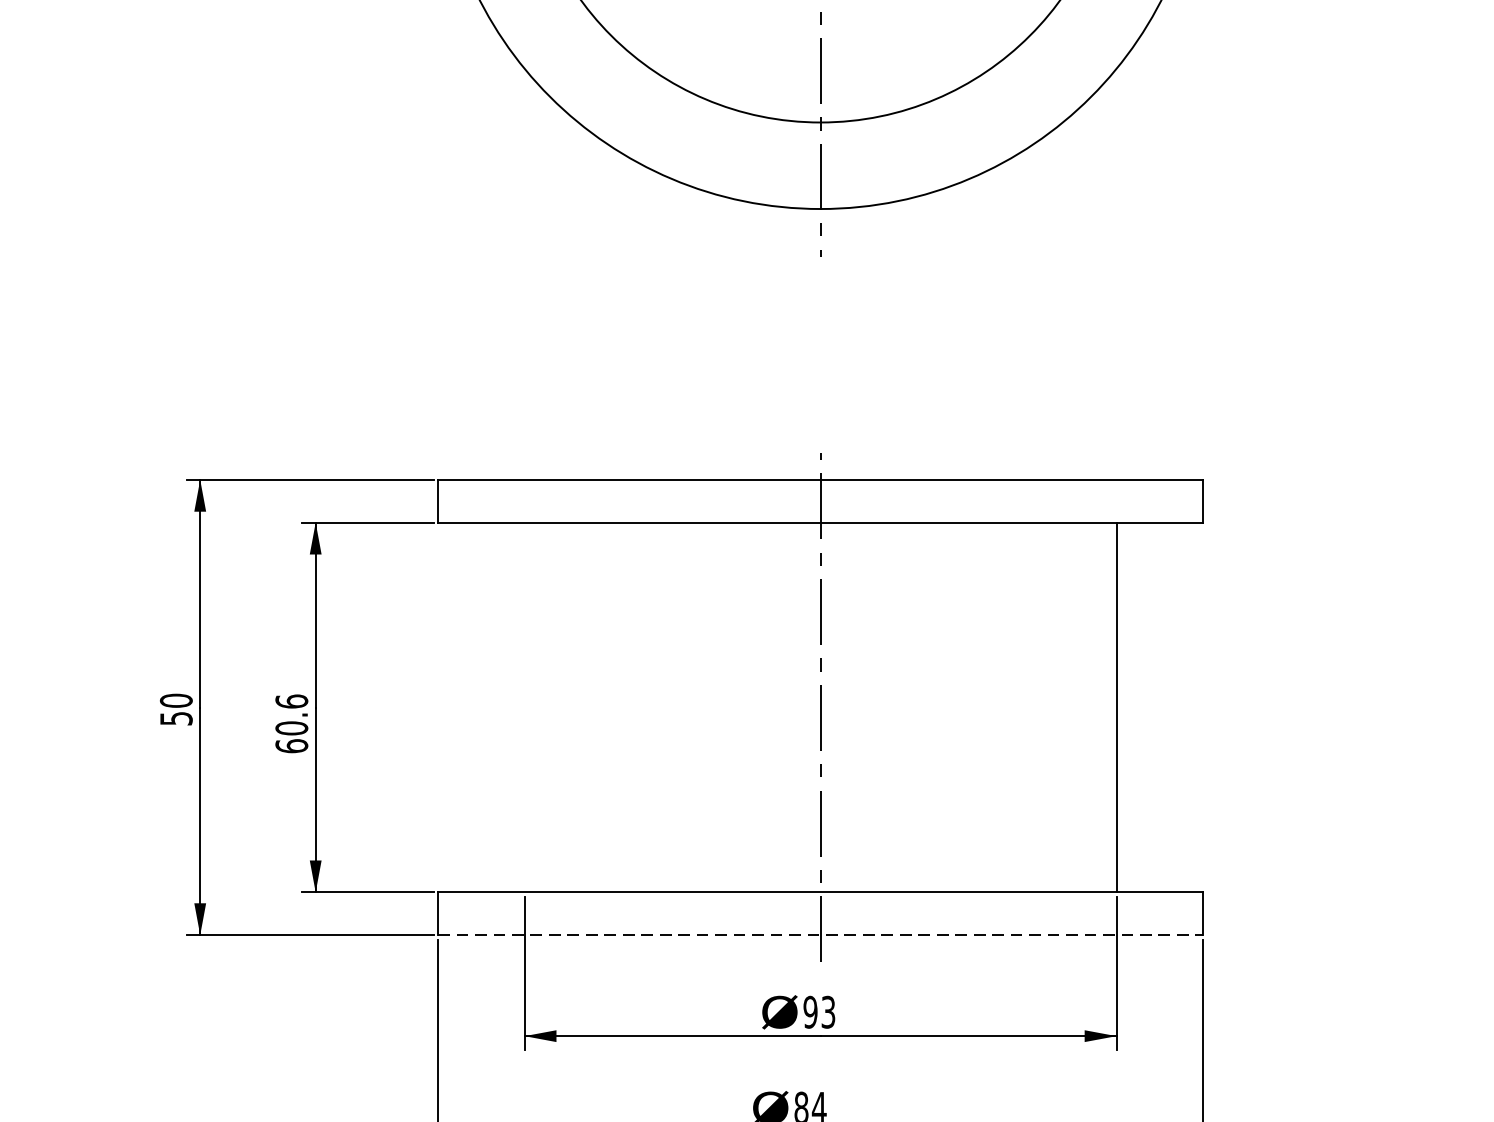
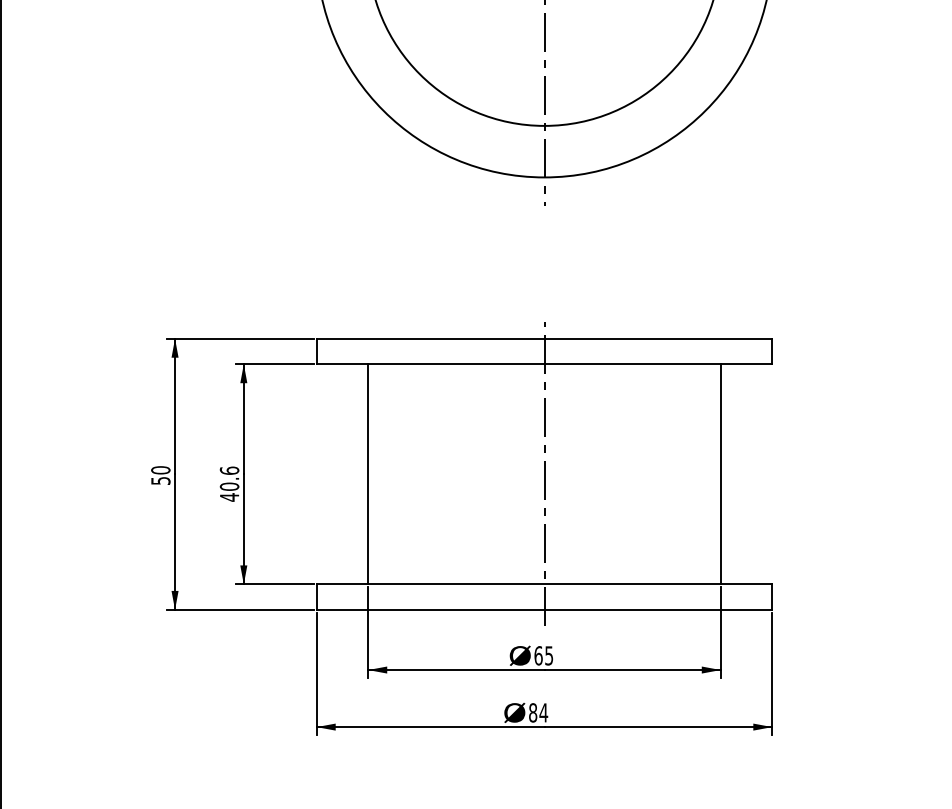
line: (525, 707) -> (368, 474), added
text: (291, 746) -> (229, 497), 60.6 -> 40.6
line: (820, 934) -> (544, 609), dashed -> solid
text: (818, 1011) -> (543, 655), 93 -> 65

